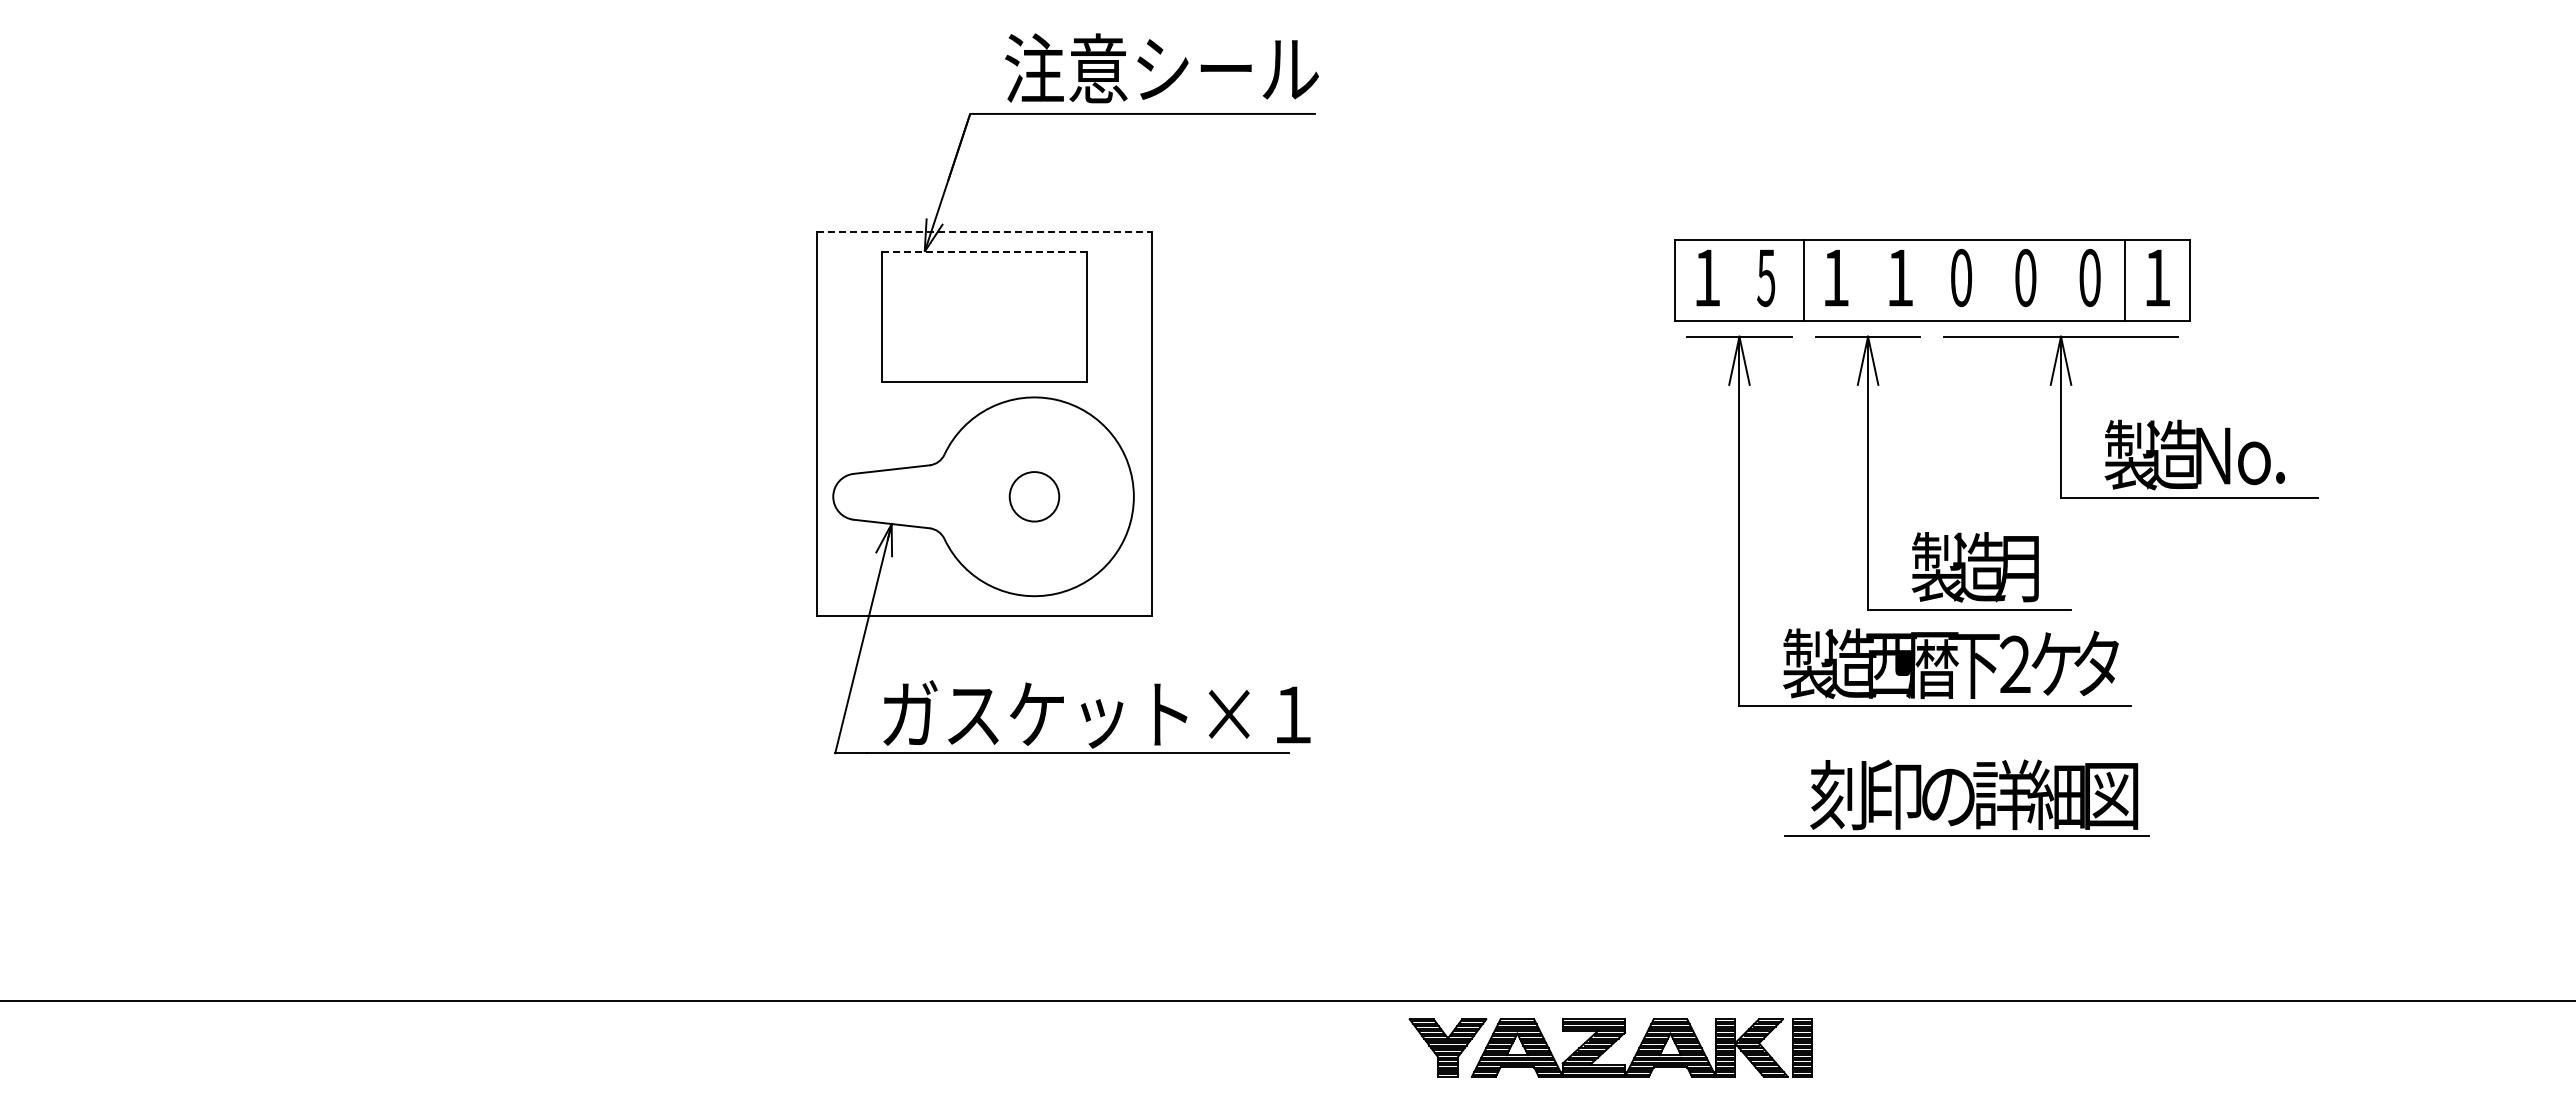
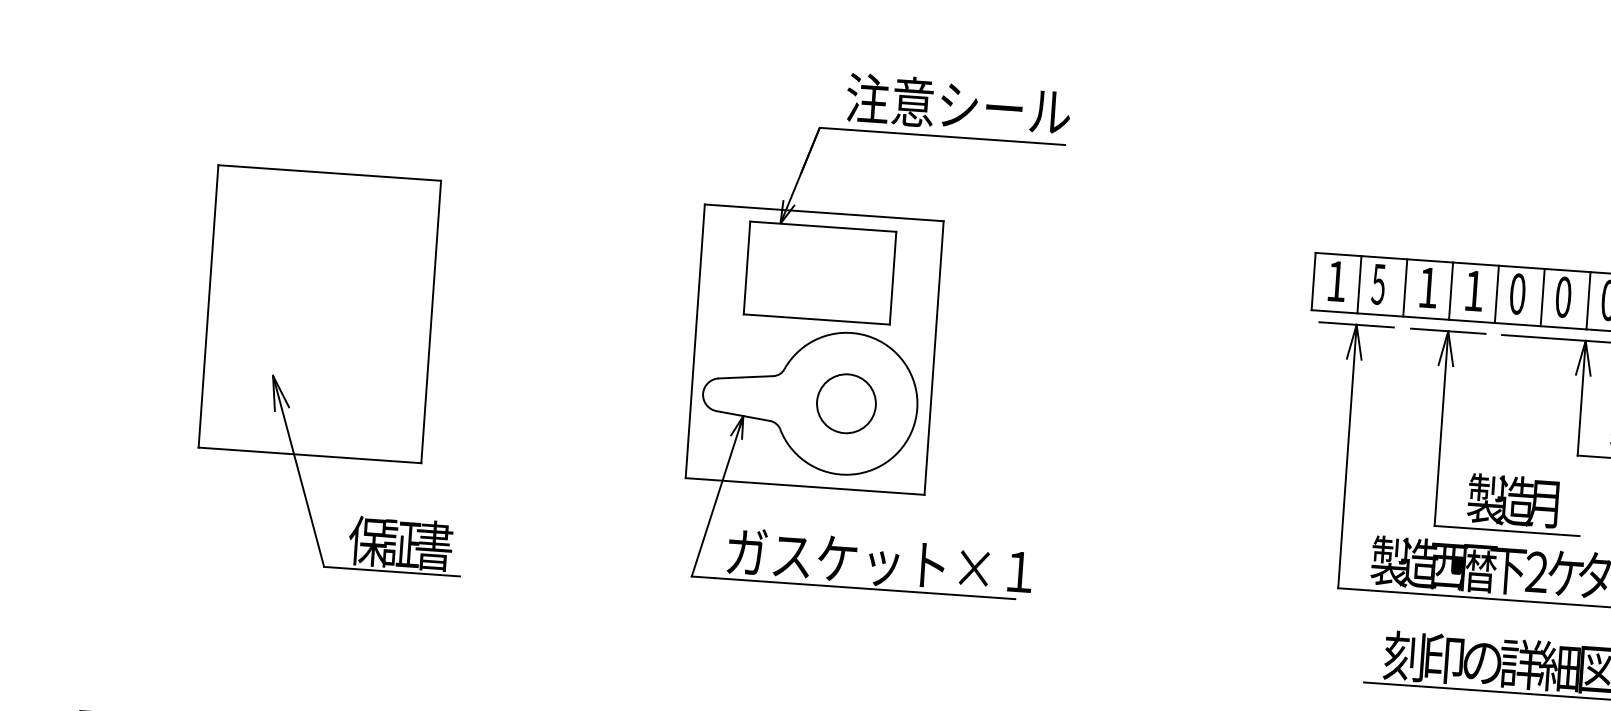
line: (984, 232) -> (824, 213), dashed -> solid
line: (984, 251) -> (823, 226), dashed -> solid
line: (1739, 280) -> (1359, 284), added
line: (1868, 280) -> (1451, 291), added
line: (1932, 280) -> (1496, 294), added
line: (1996, 280) -> (1542, 297), added
line: (2061, 280) -> (1588, 300), added
circle: (1034, 496) -> (846, 403), size x1.67
part: (322, 500) -> (339, 370), added

